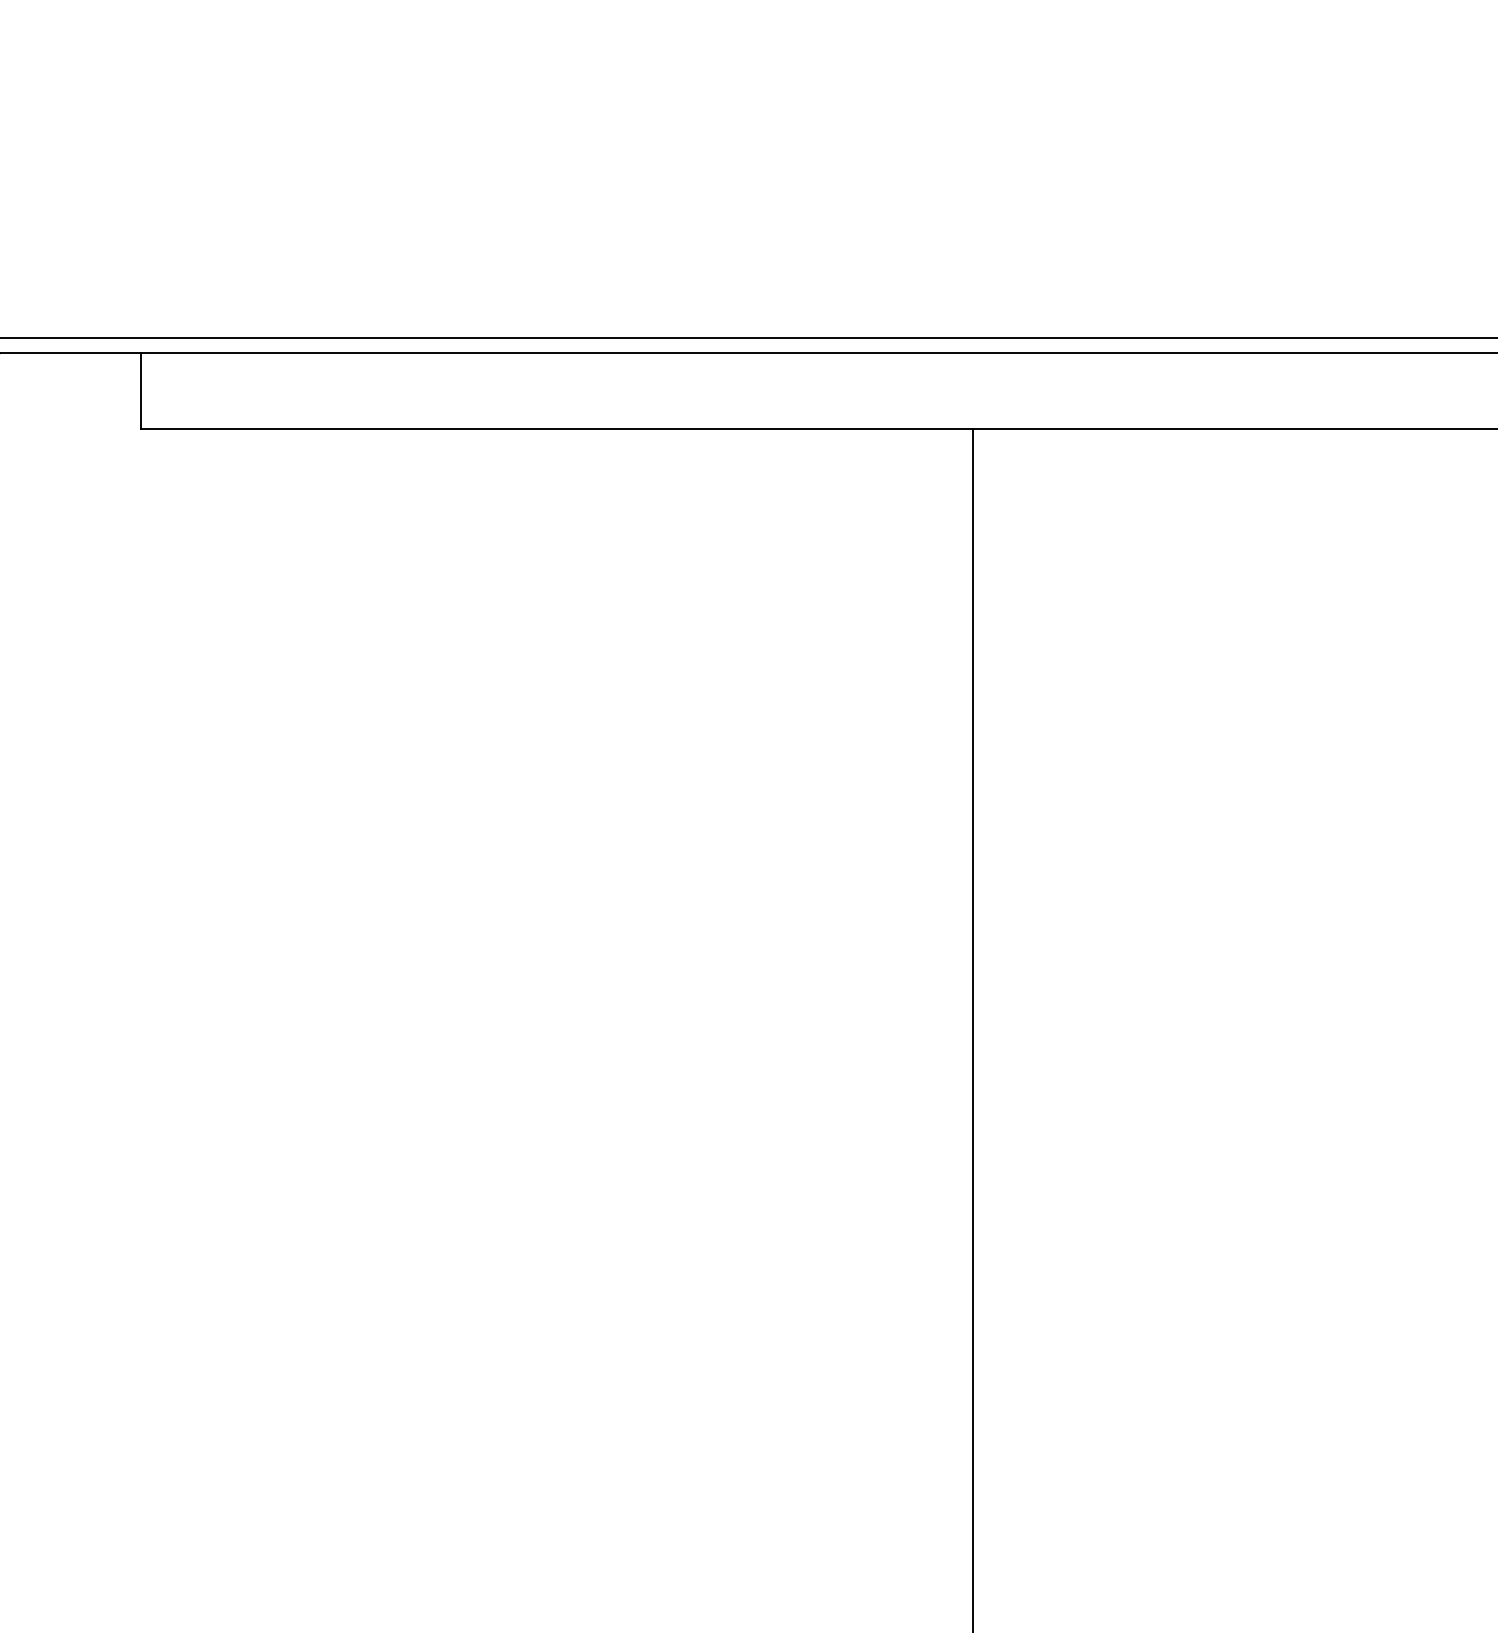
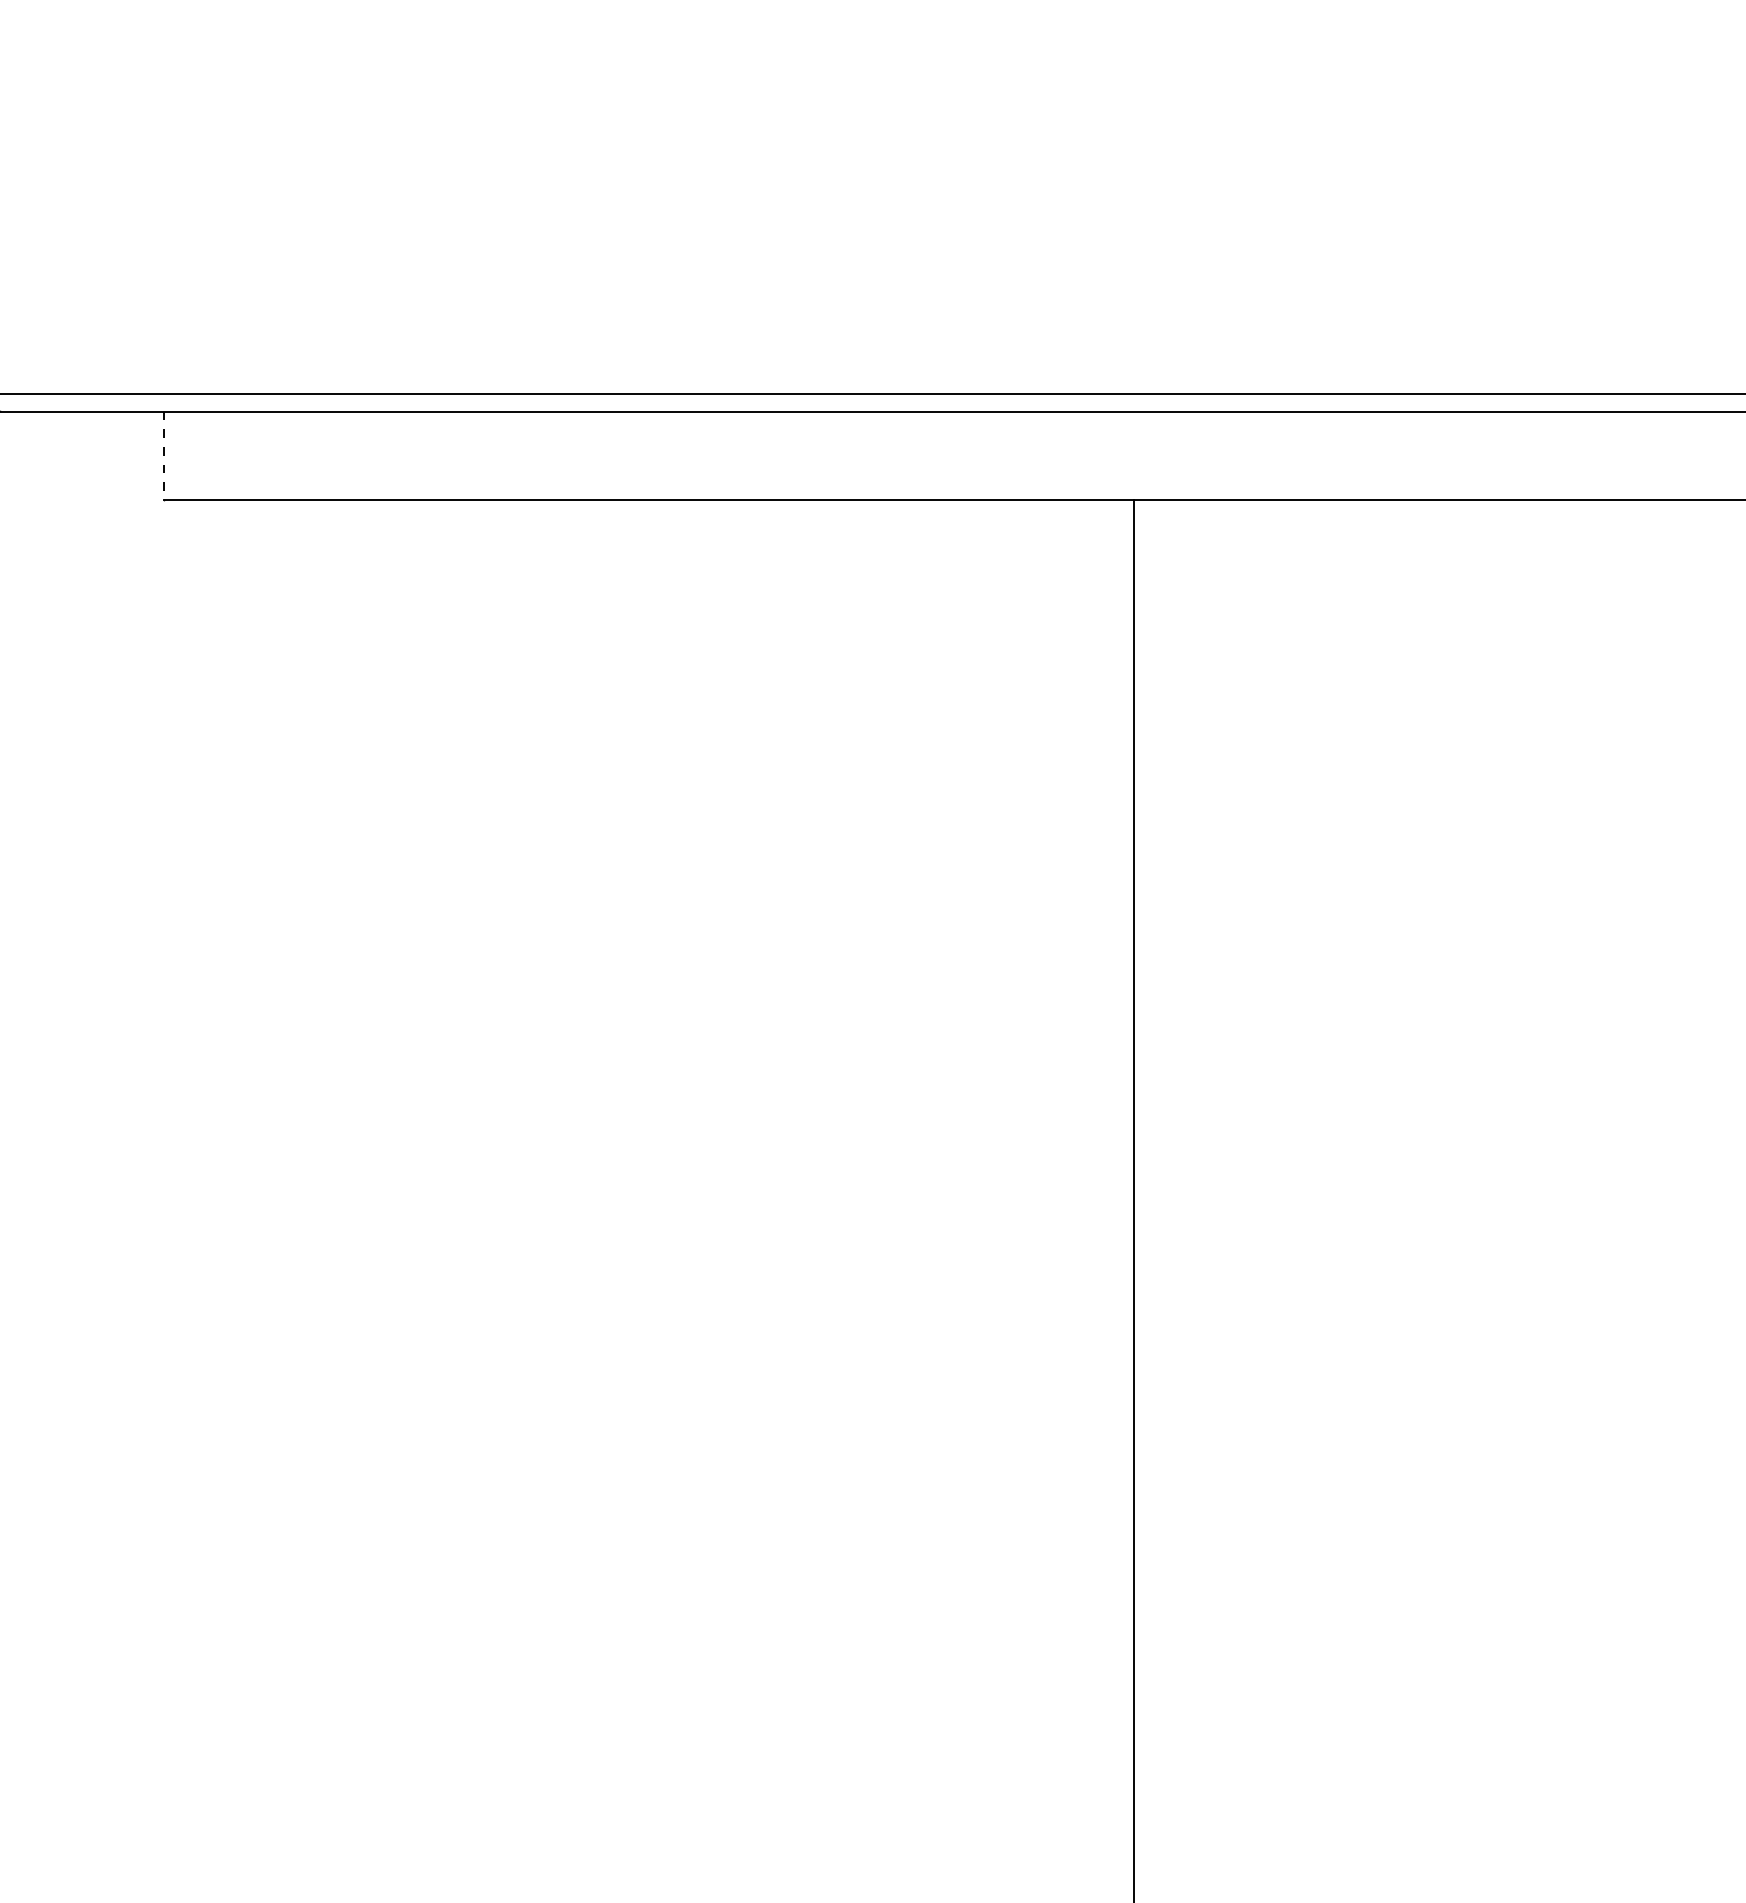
line: (140, 391) -> (164, 456), solid -> dashed

